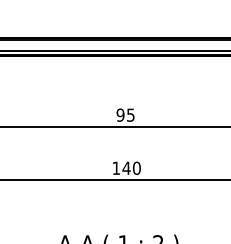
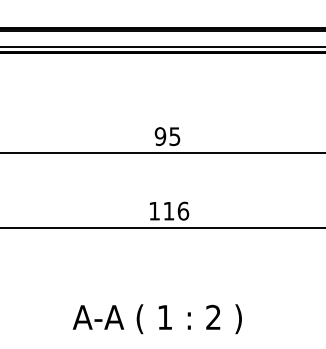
text: (131, 167) -> (176, 210), 140 -> 116

